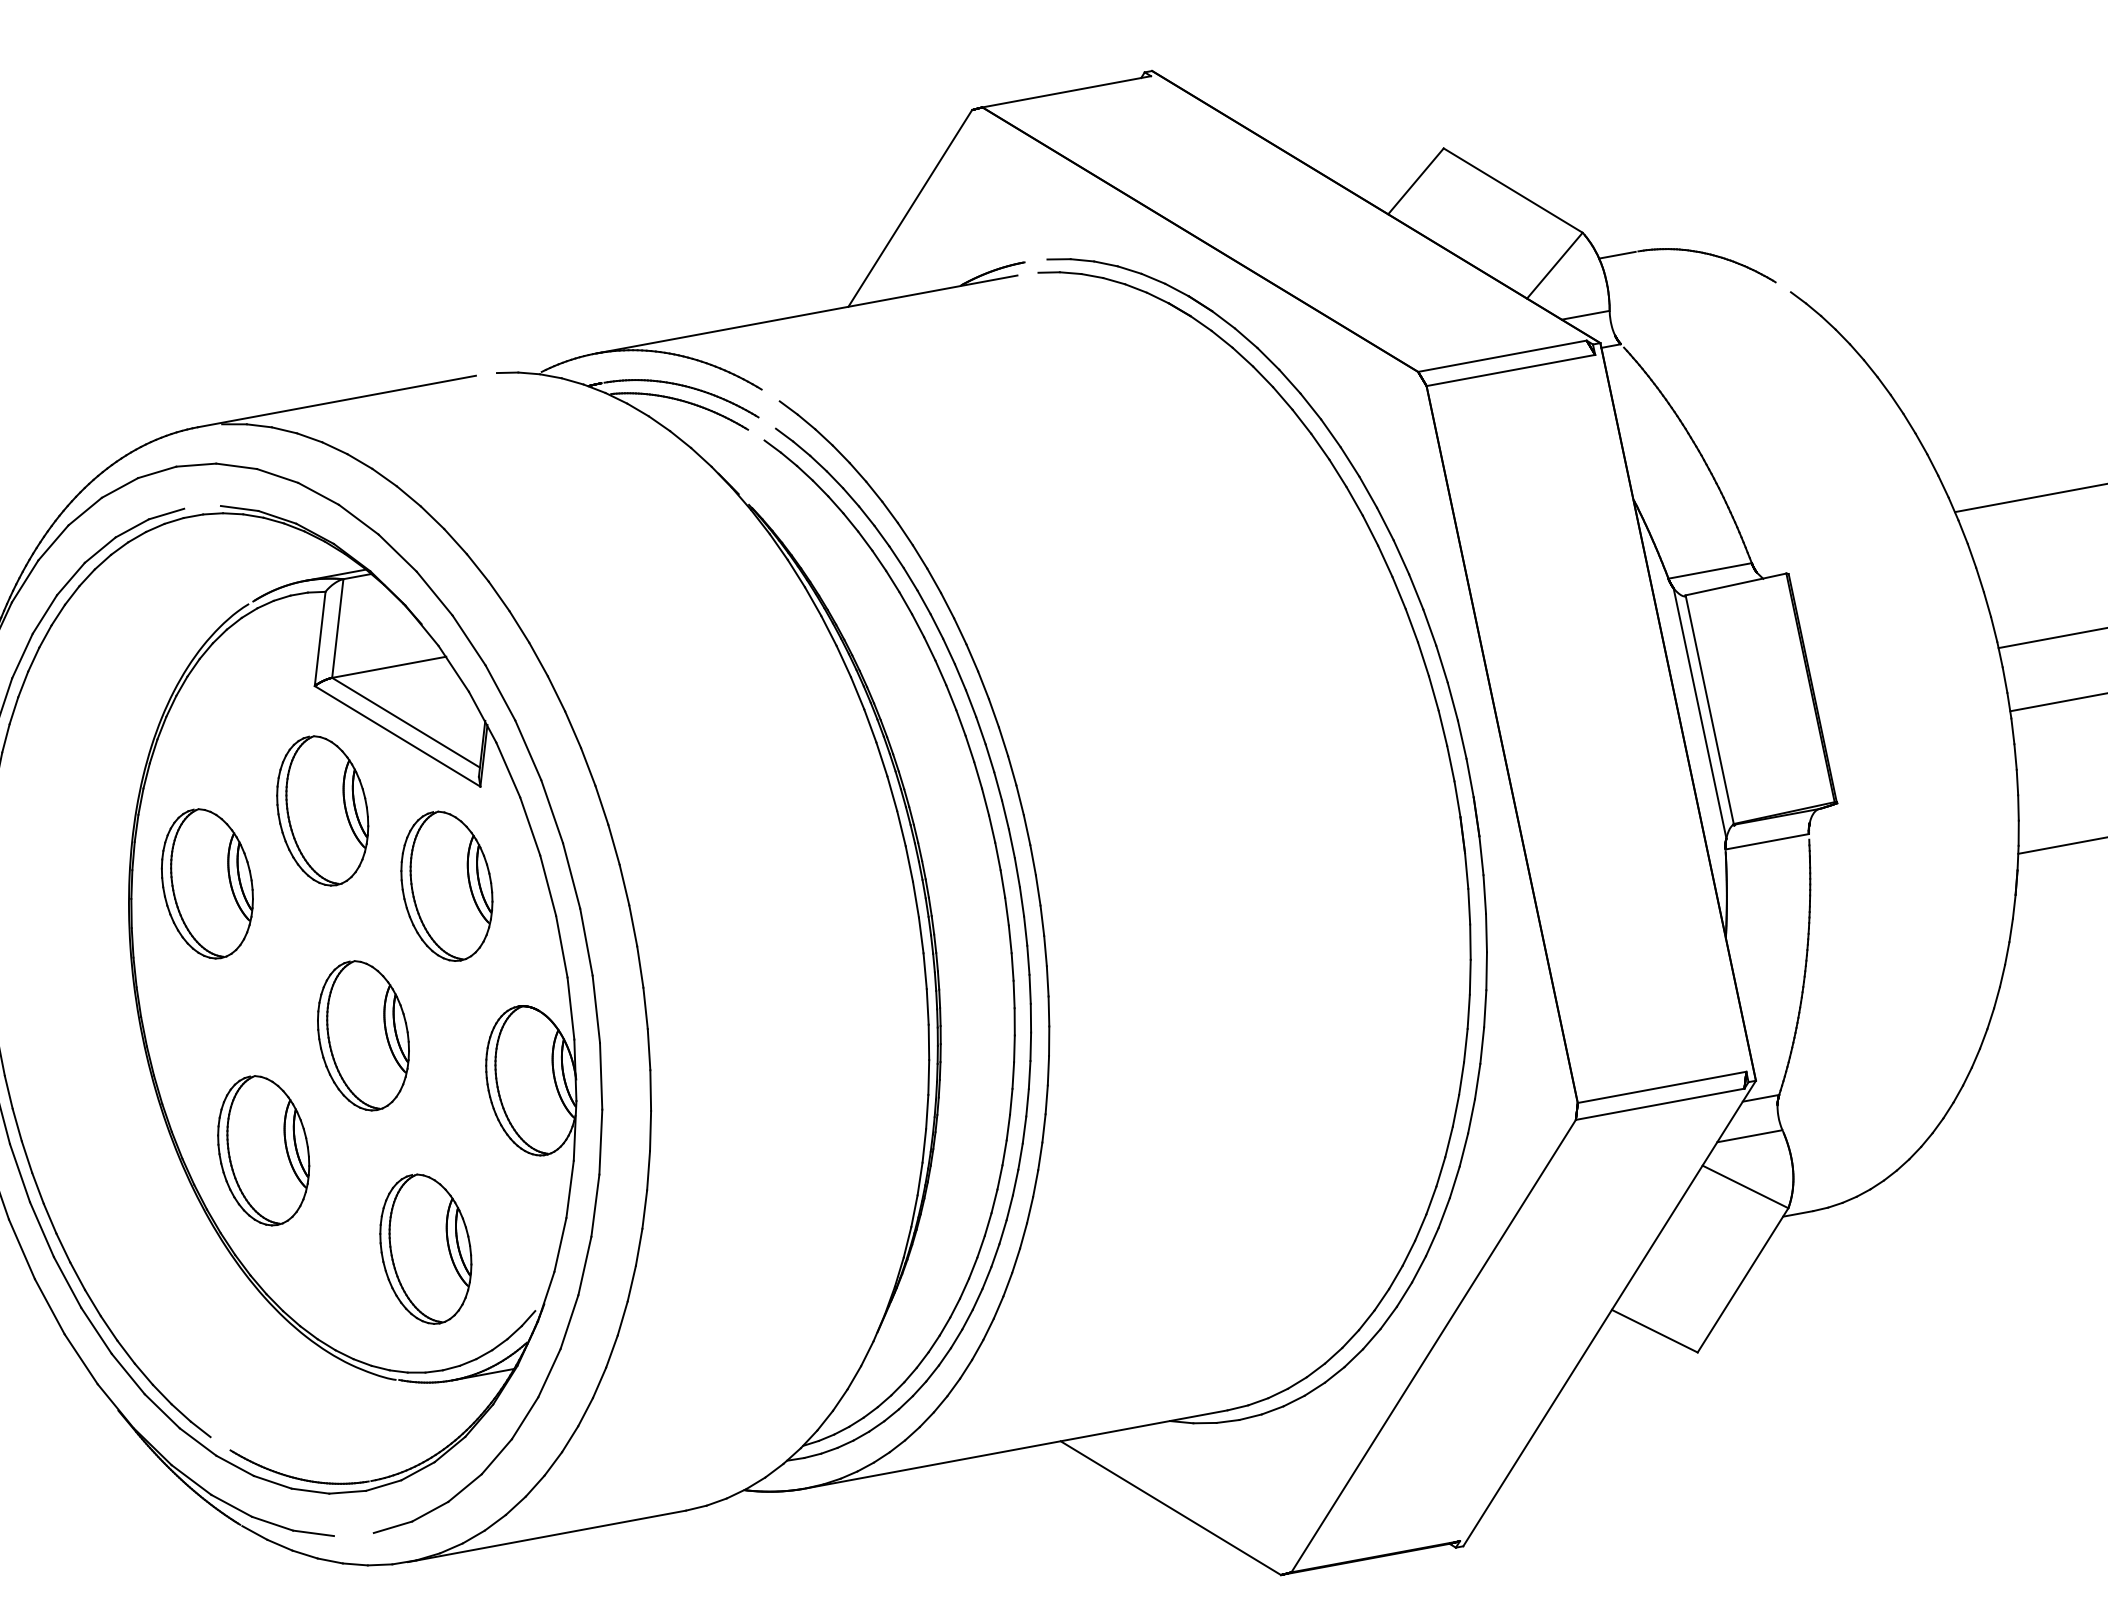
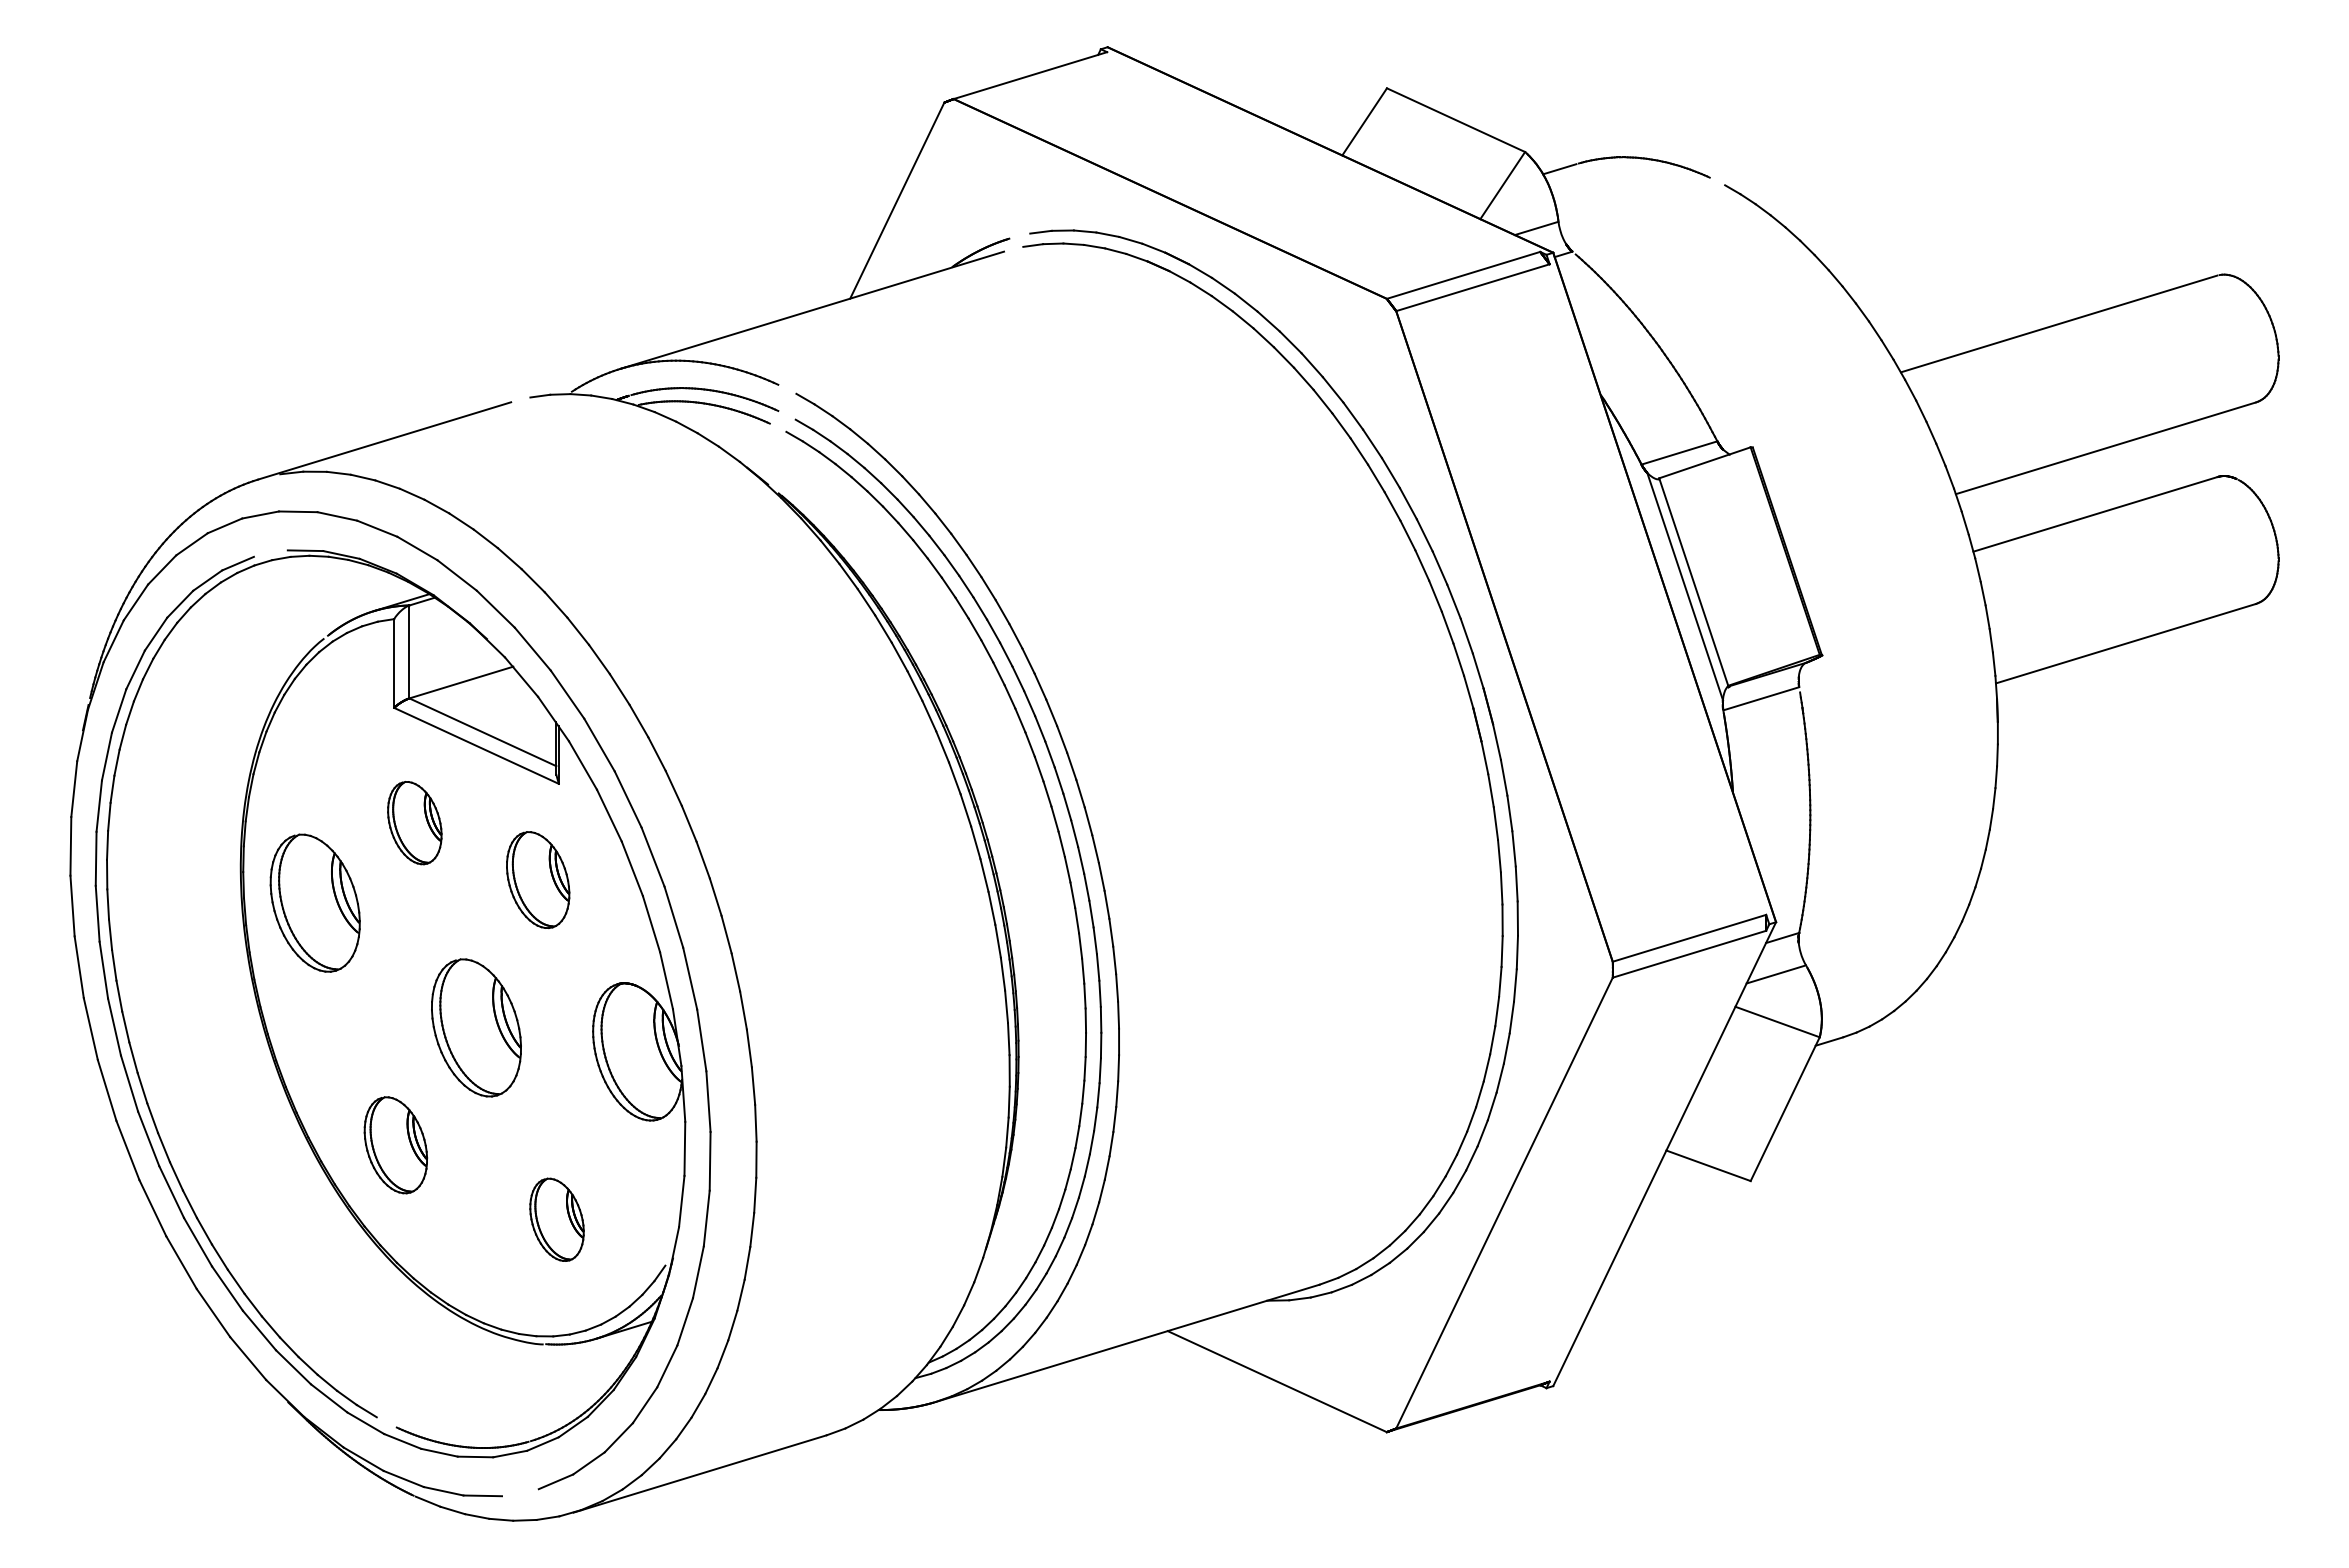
part: (322, 810) -> (414, 822), size x0.6
part: (446, 885) -> (537, 879), size x0.7
part: (263, 1149) -> (395, 1144), size x0.7
part: (425, 1248) -> (556, 1219), size x0.6

